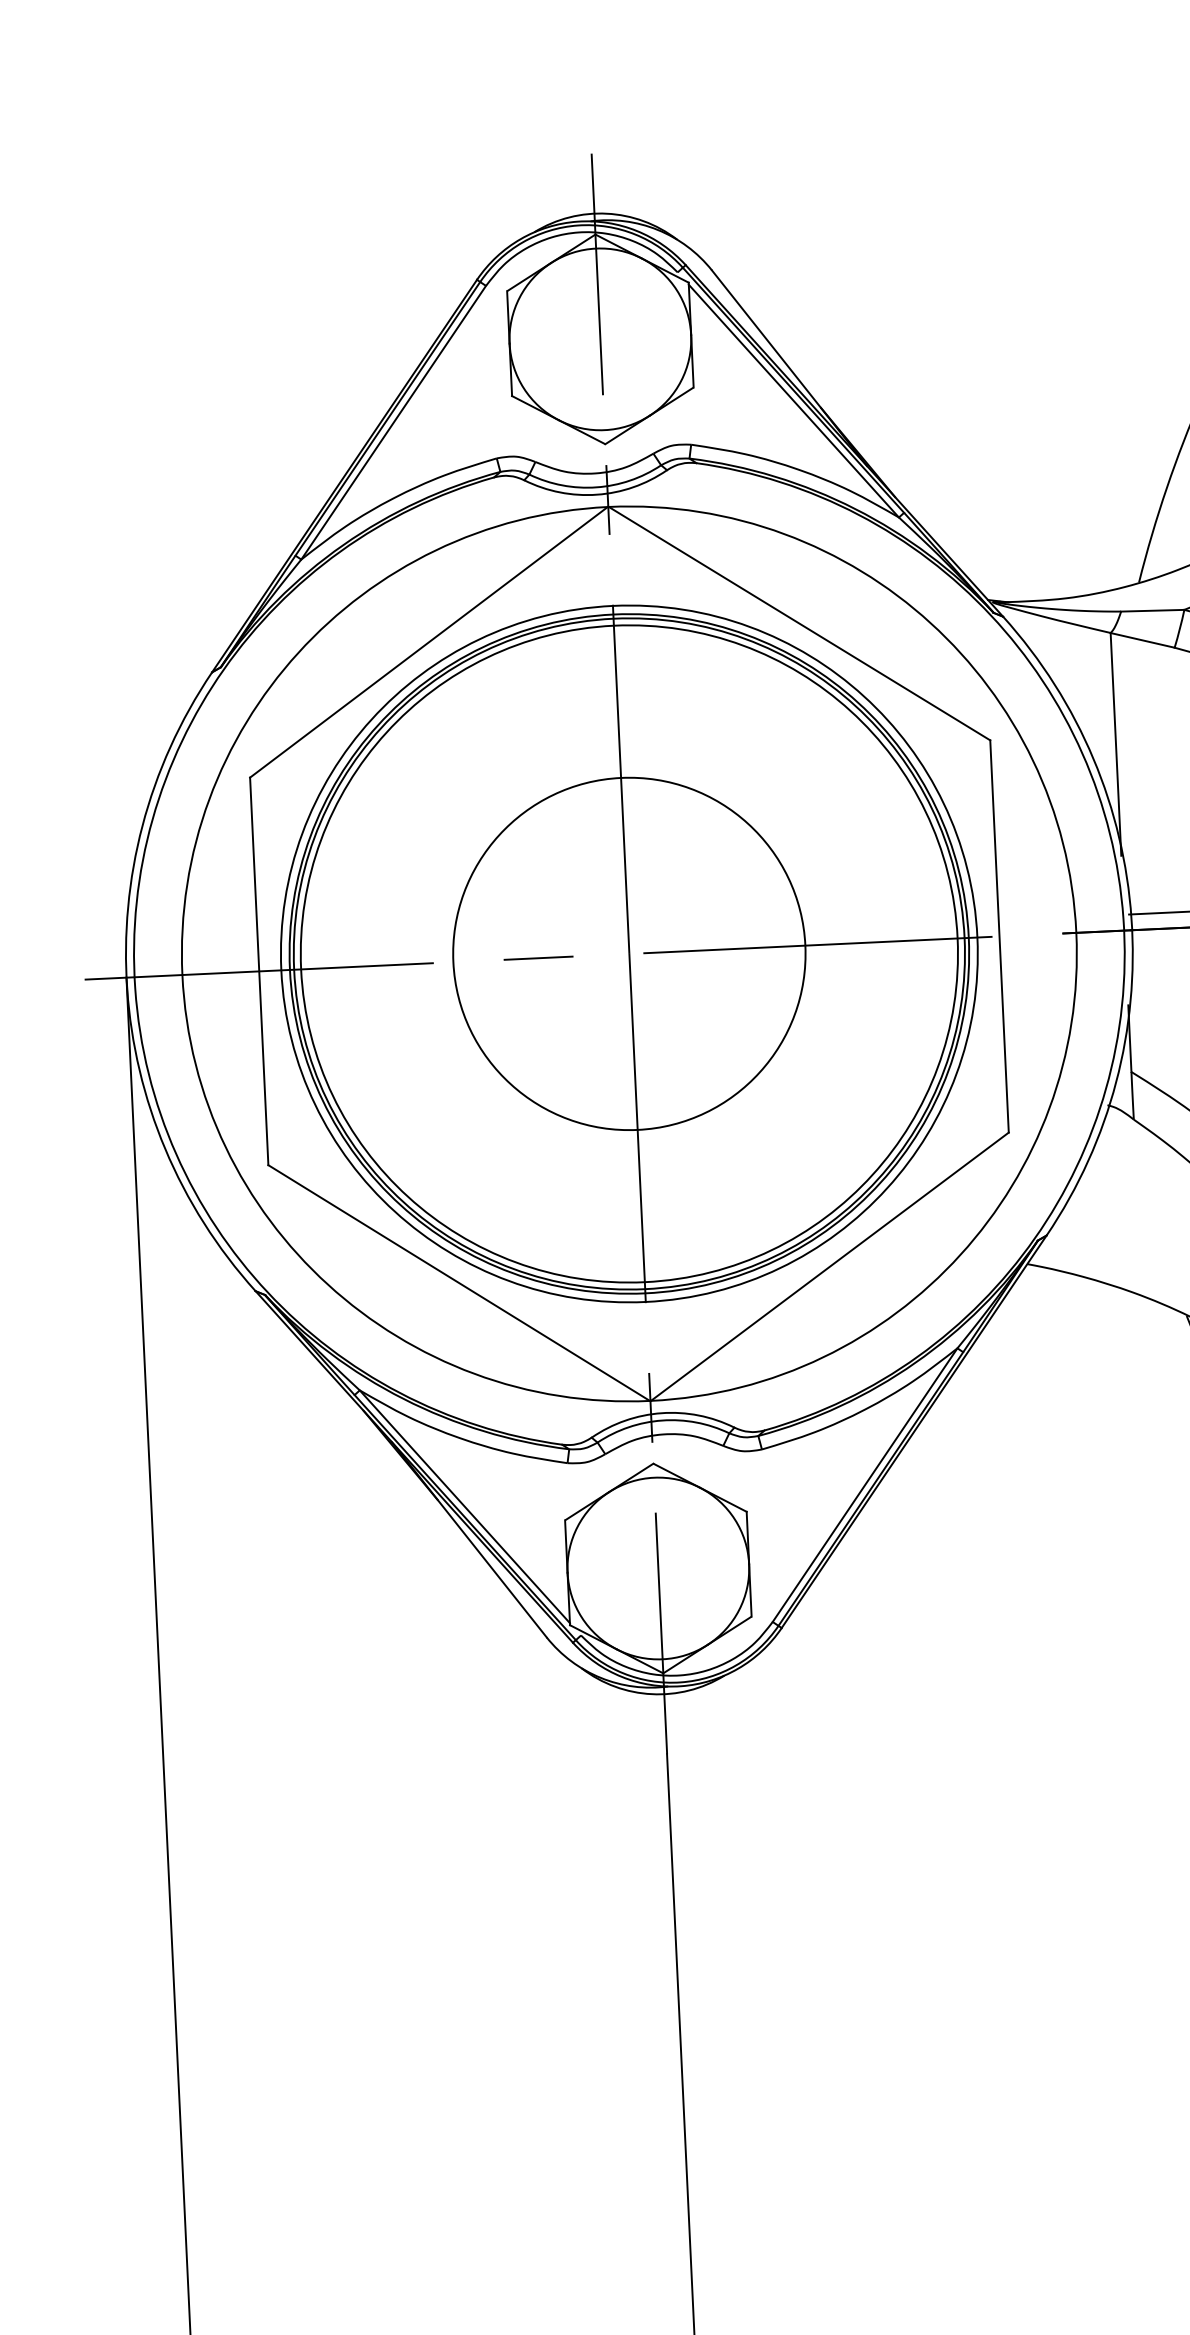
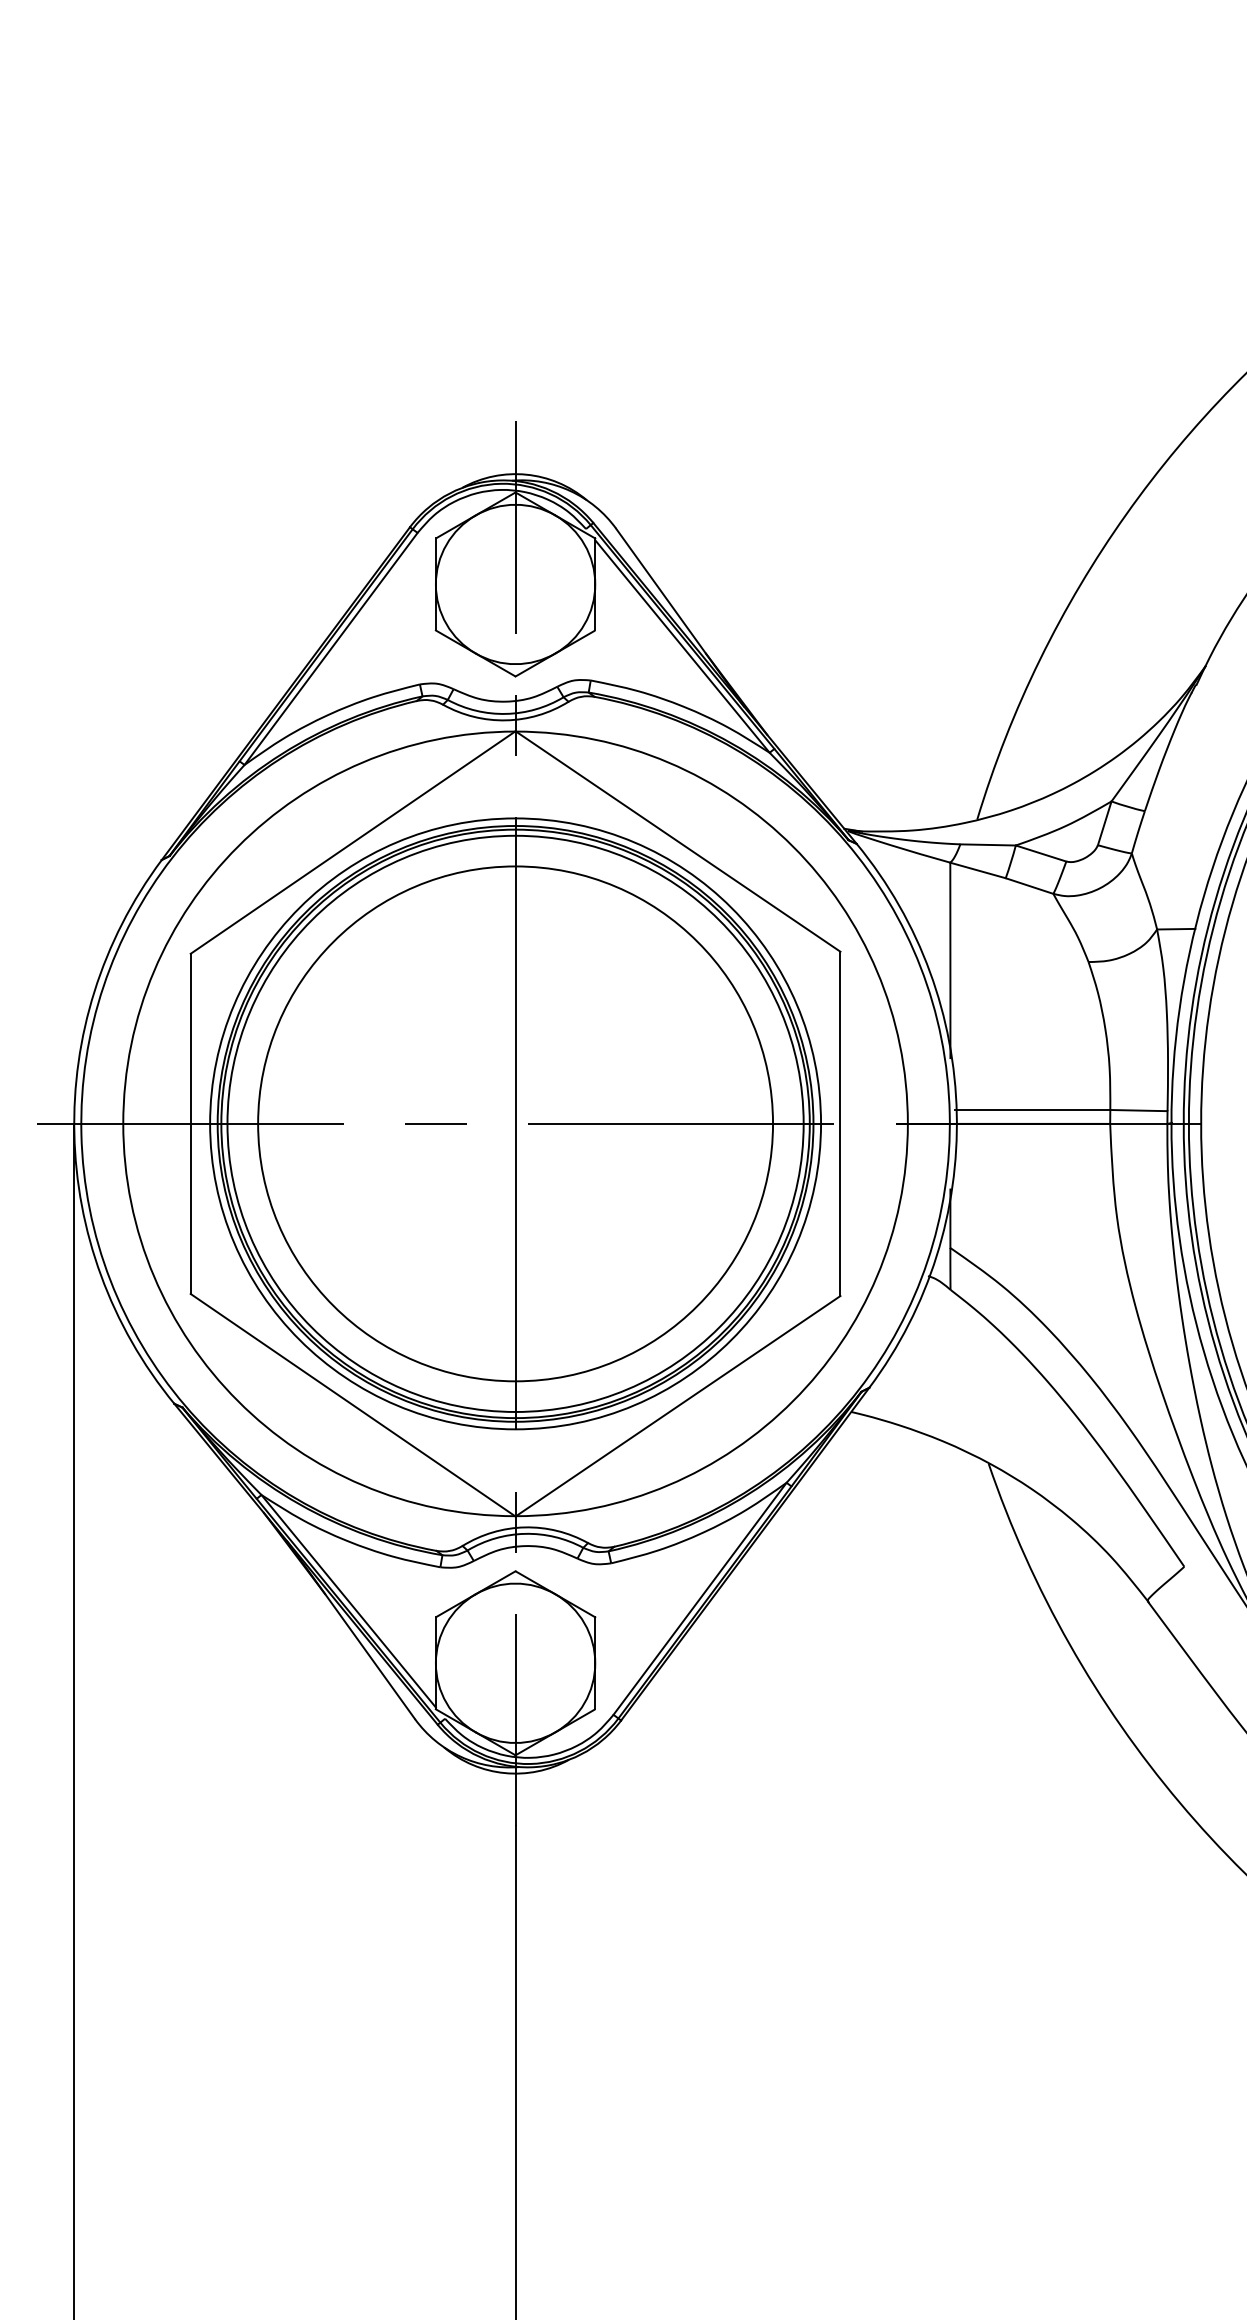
circle: (629, 953) -> (515, 1123), size x1.67

